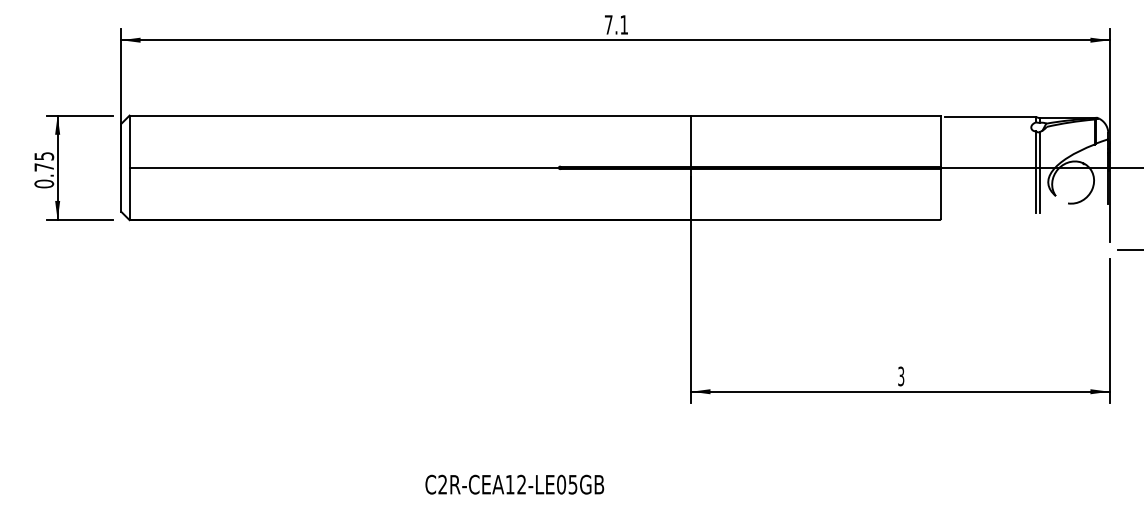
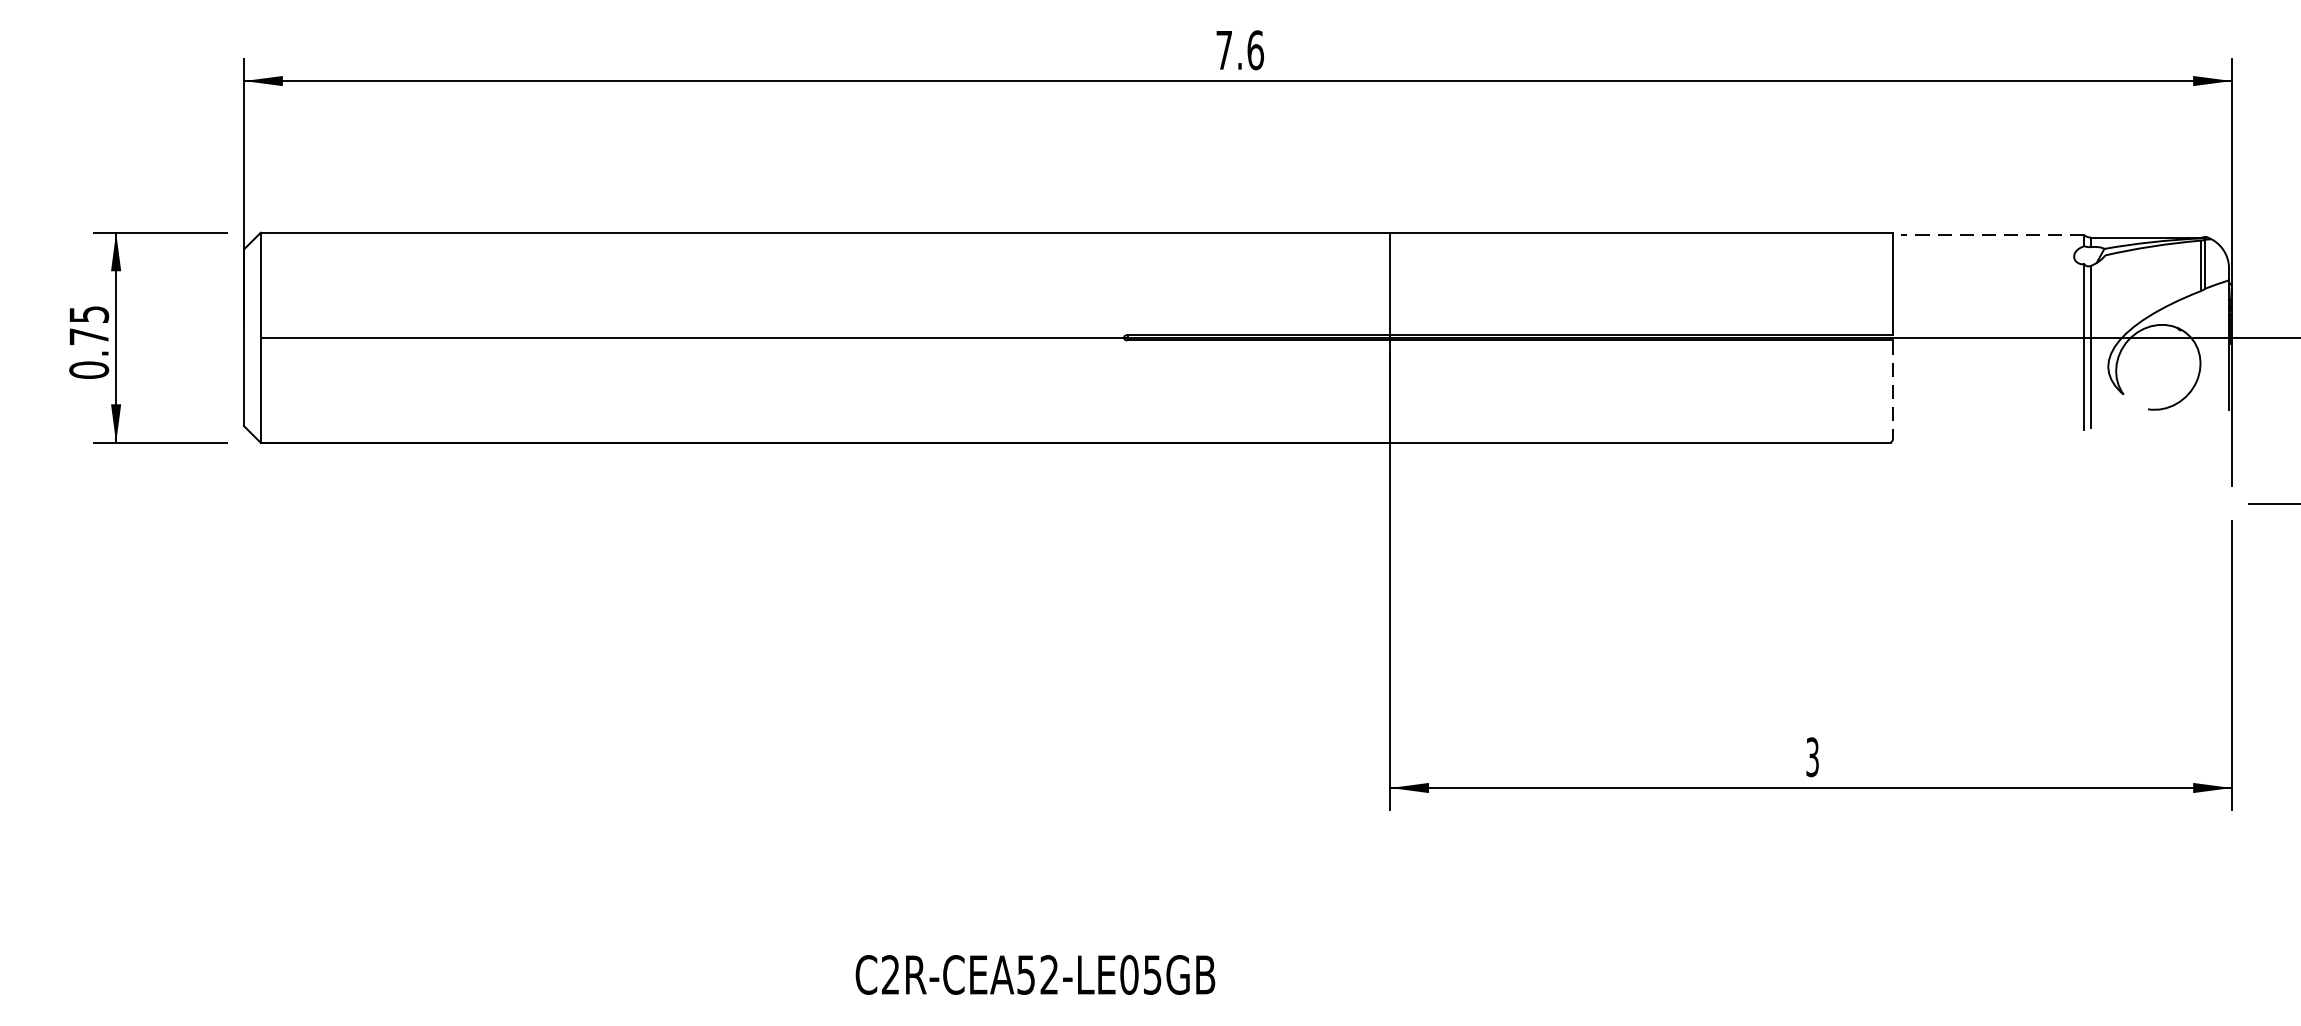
text: (624, 24) -> (1256, 49), 7.1 -> 7.6
line: (990, 116) -> (1992, 234), solid -> dashed
line: (941, 193) -> (1893, 389), solid -> dashed
text: (509, 484) -> (1024, 974), C2R-CEA12-LE05GB -> C2R-CEA52-LE05GB

